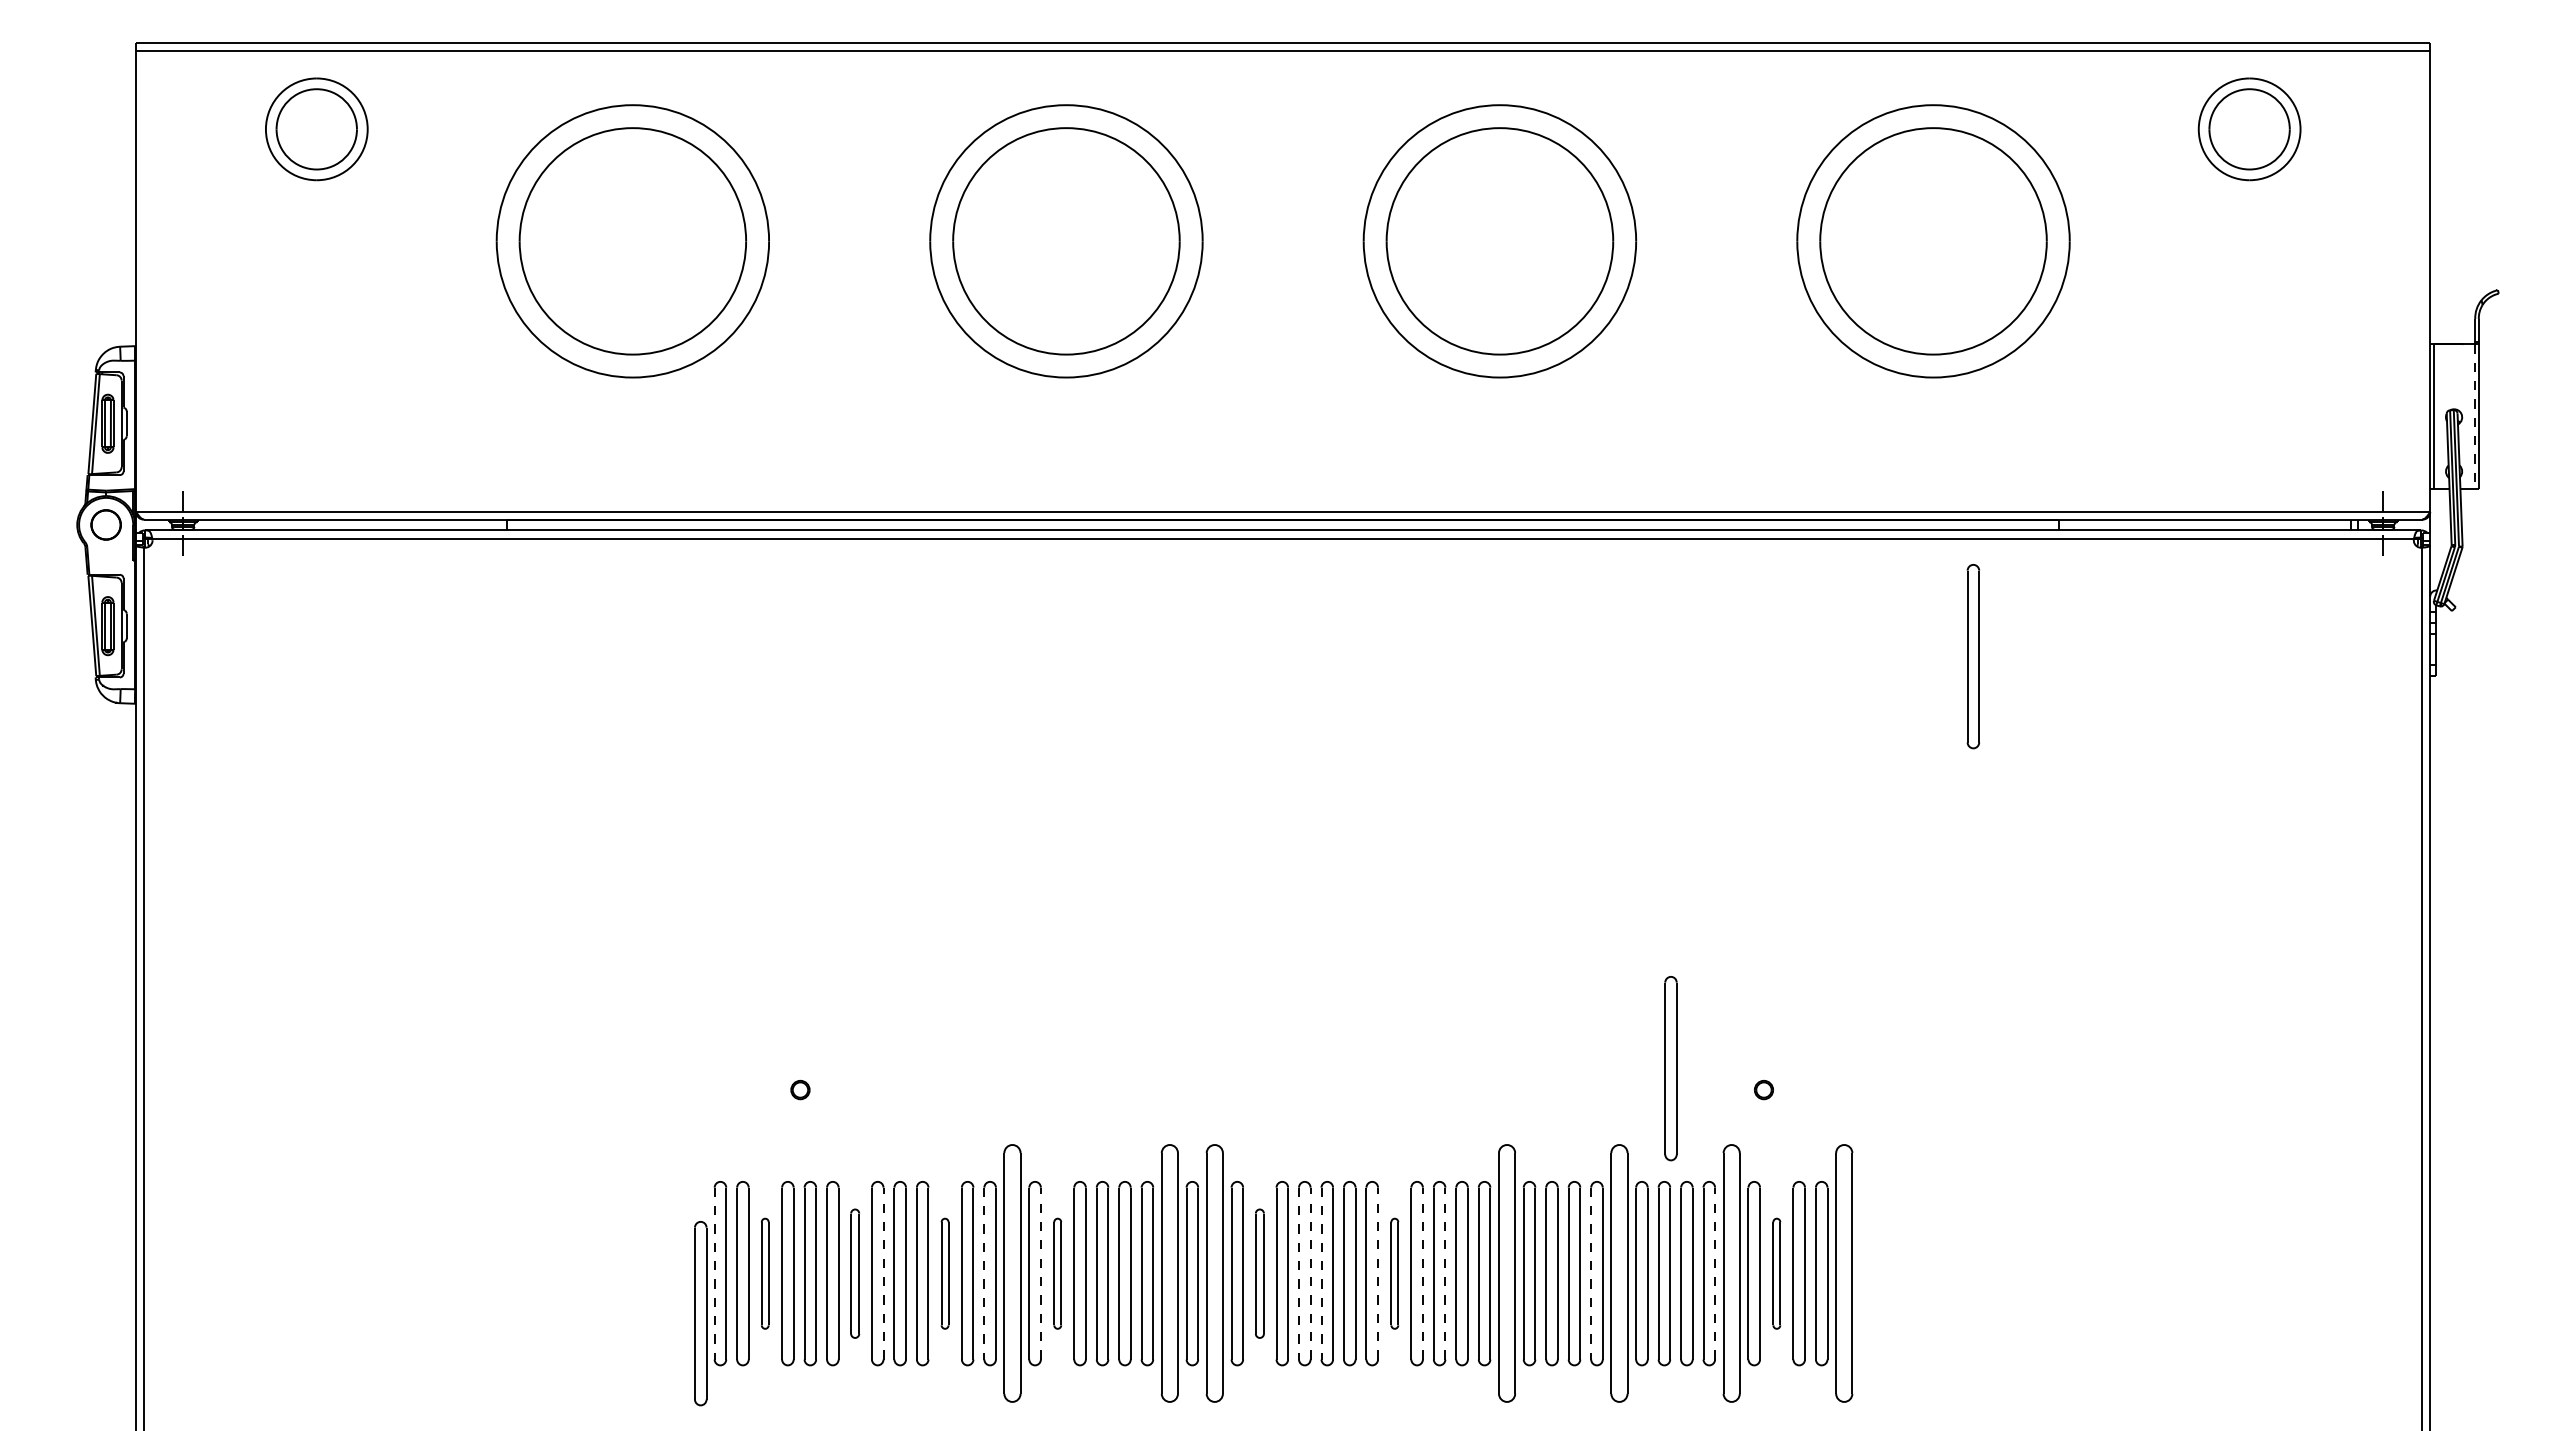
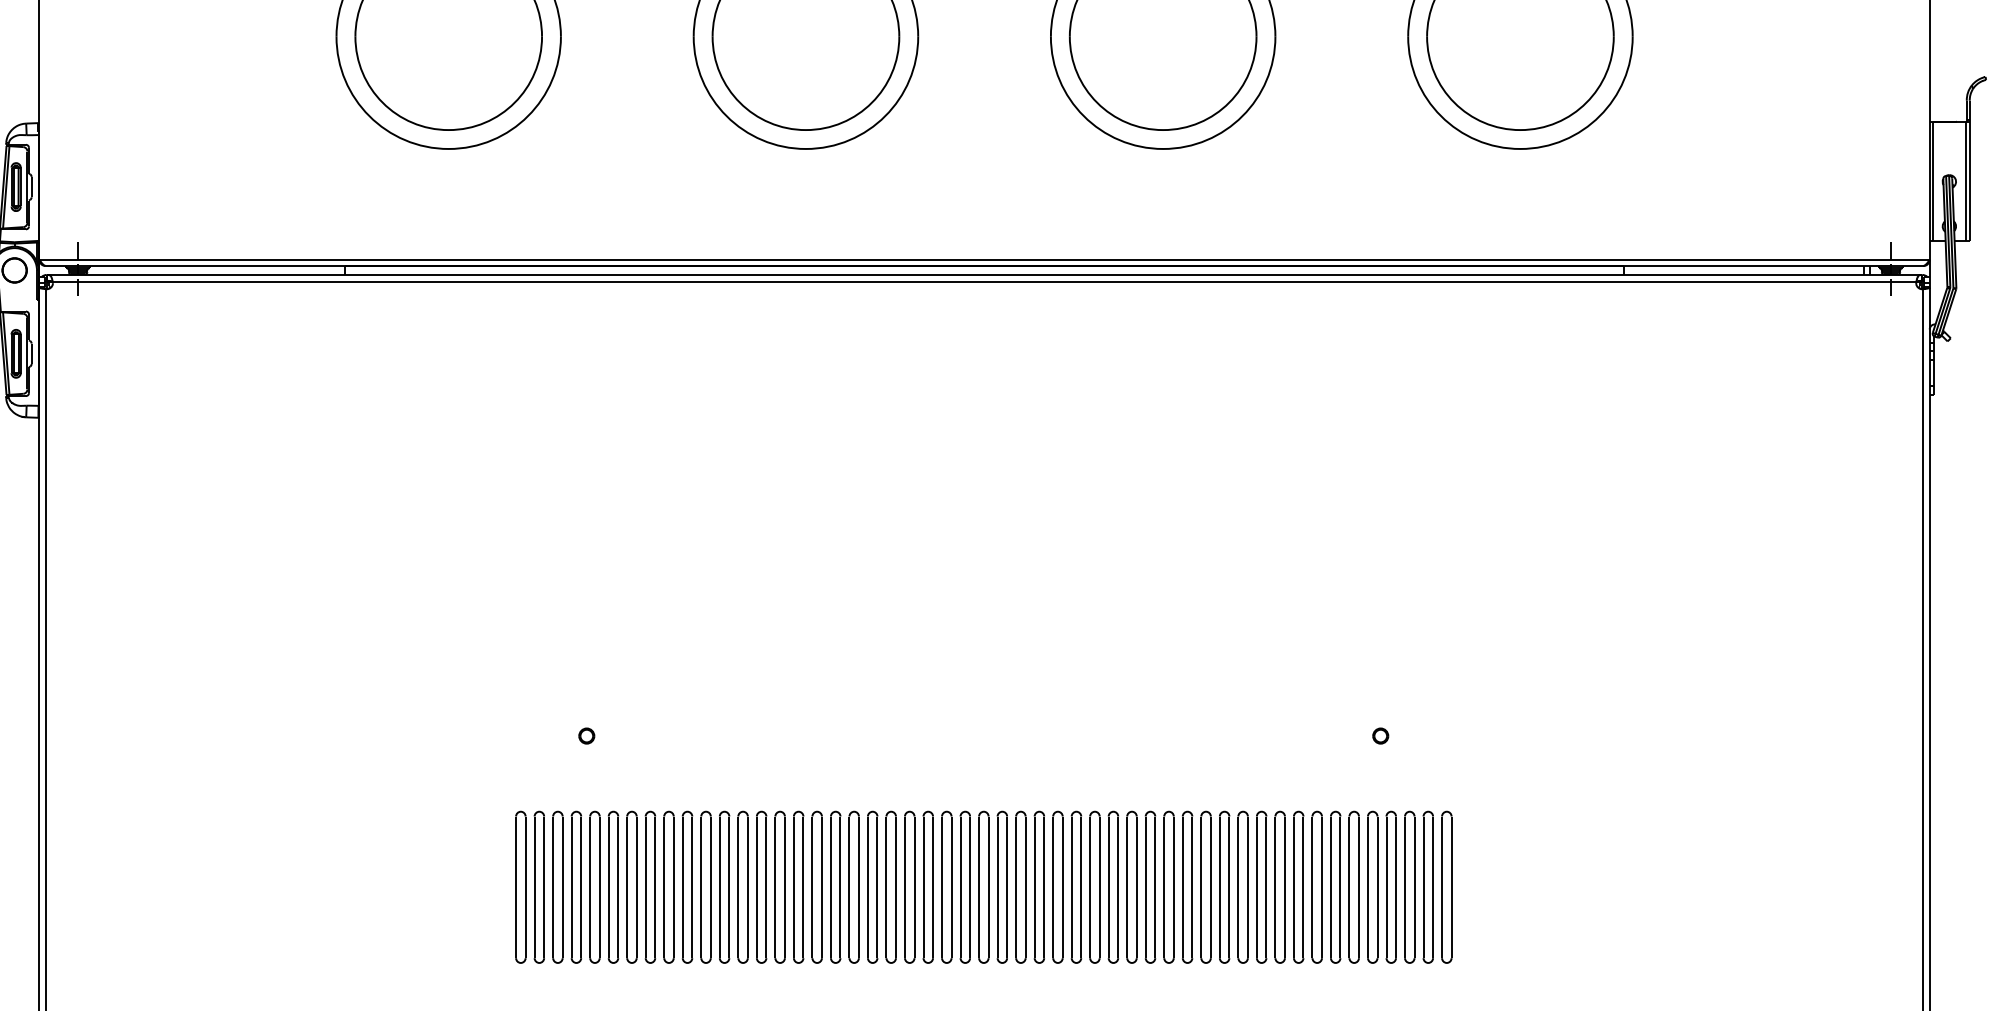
line: (2474, 417) -> (1966, 181), dashed -> solid
part: (1972, 656) -> (1552, 378), removed
part: (1670, 1068) -> (1303, 718), removed
line: (714, 1273) -> (515, 887), dashed -> solid
part: (764, 1273) -> (557, 887), size x1.67
part: (854, 1273) -> (631, 887), size x1.43
line: (883, 1273) -> (655, 887), dashed -> solid
part: (944, 1273) -> (705, 887), size x1.67
line: (984, 1273) -> (738, 887), dashed -> solid
part: (1012, 1273) -> (761, 887), size x0.71
line: (1040, 1273) -> (784, 887), dashed -> solid
part: (1057, 1273) -> (798, 887), size x1.67
part: (1169, 1273) -> (890, 887), size x0.71
part: (1214, 1273) -> (927, 887), size x0.71
part: (1259, 1273) -> (965, 887), size x1.43
line: (1299, 1273) -> (998, 887), dashed -> solid
line: (1310, 1273) -> (1007, 887), dashed -> solid
line: (1321, 1273) -> (1016, 887), dashed -> solid
line: (1378, 1273) -> (1063, 887), dashed -> solid
part: (1394, 1273) -> (1076, 887), size x1.67
line: (1422, 1273) -> (1099, 887), dashed -> solid
line: (1445, 1273) -> (1118, 887), dashed -> solid
part: (1506, 1273) -> (1168, 887), size x0.71
line: (1591, 1273) -> (1238, 887), dashed -> solid
part: (1619, 1273) -> (1261, 887), size x0.71
line: (1715, 1273) -> (1340, 887), dashed -> solid
part: (1731, 1273) -> (1353, 887), size x0.71
part: (1776, 1273) -> (1391, 887), size x1.67
part: (1843, 1273) -> (1446, 887), size x0.71
part: (700, 1313) -> (504, 920), removed

